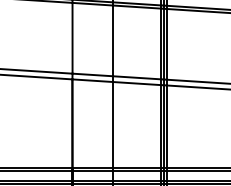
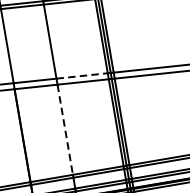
line: (137, 77) -> (82, 75), solid -> dashed
line: (112, 125) -> (64, 130), solid -> dashed

